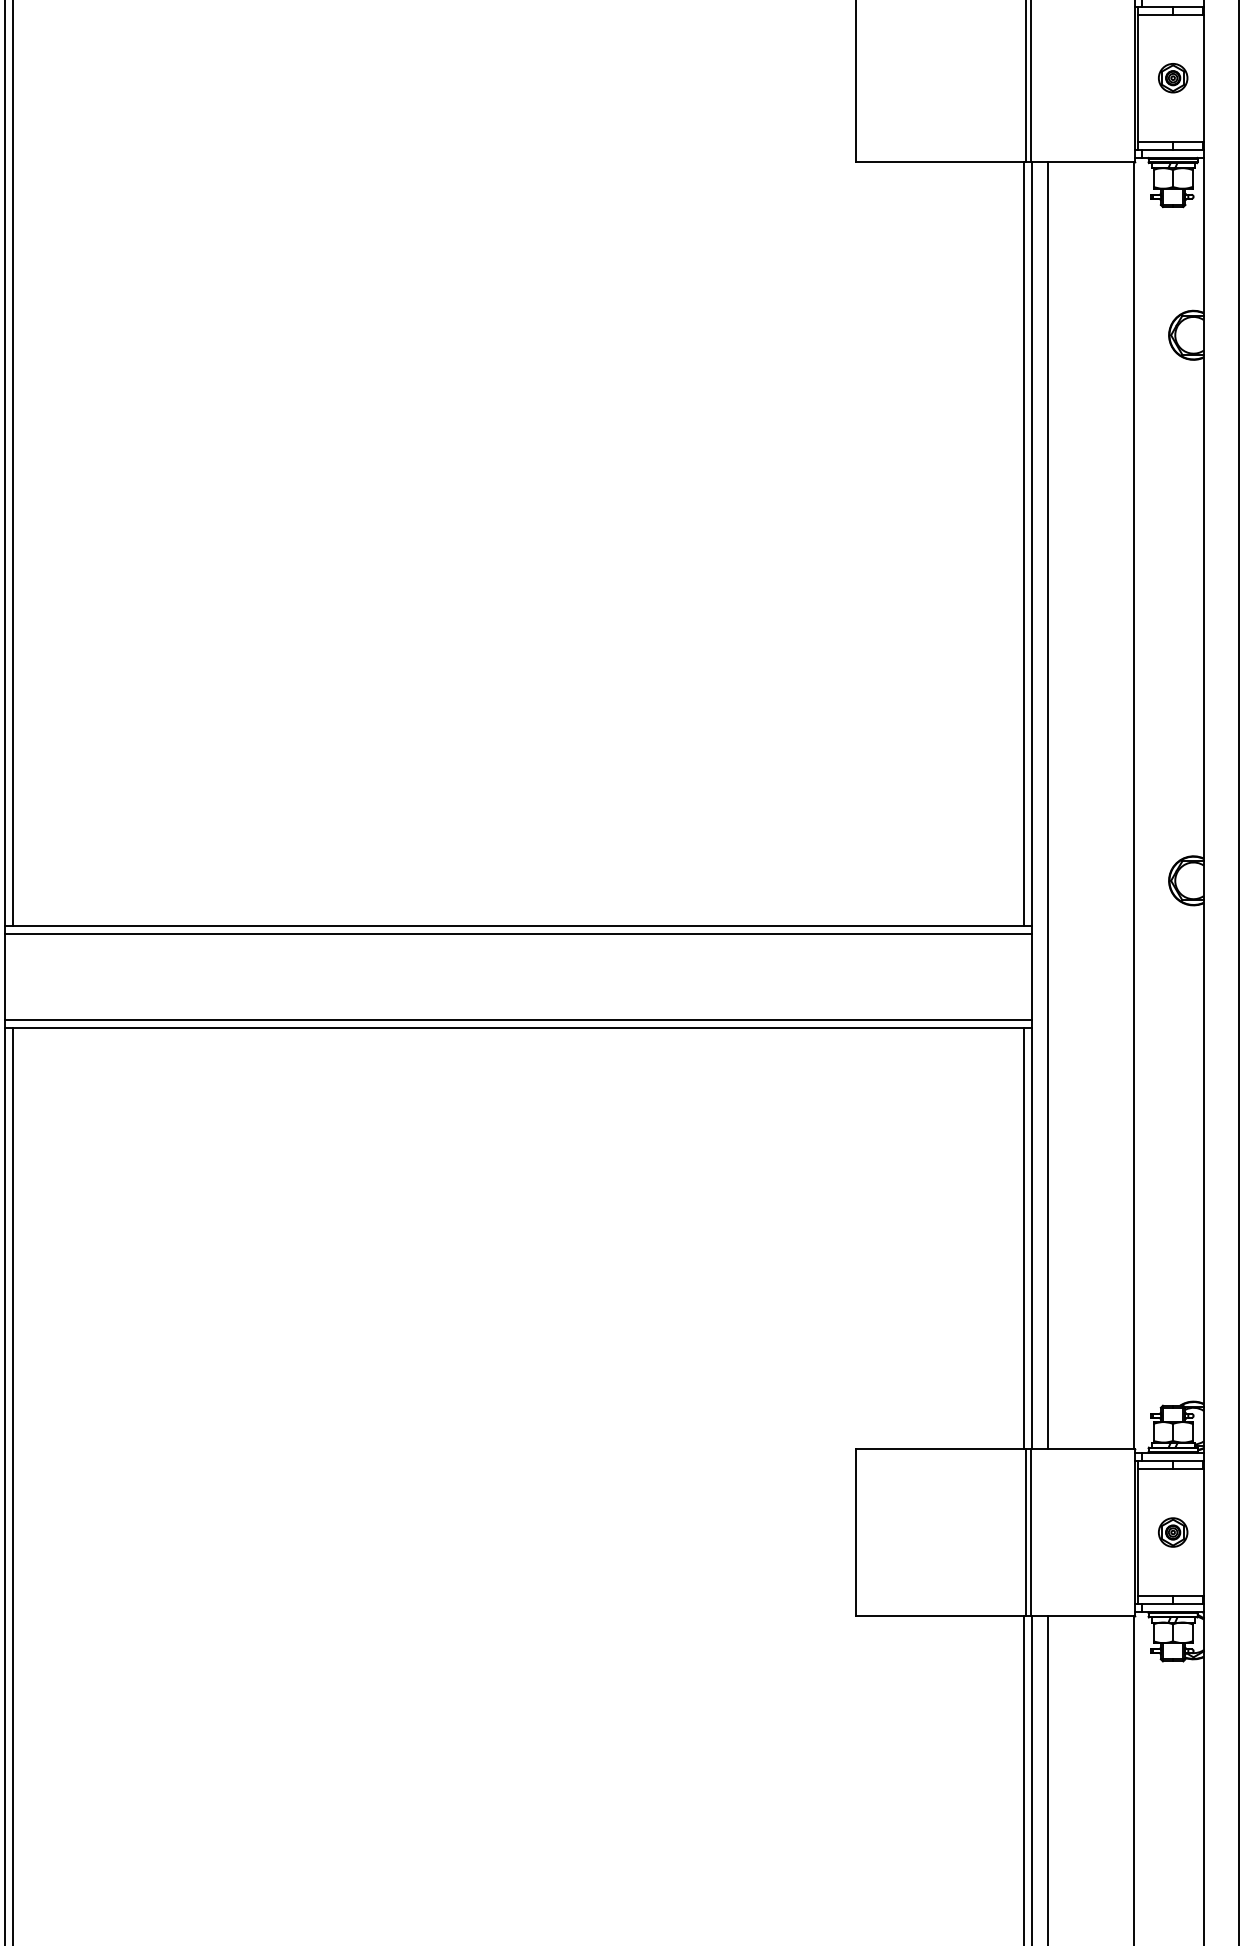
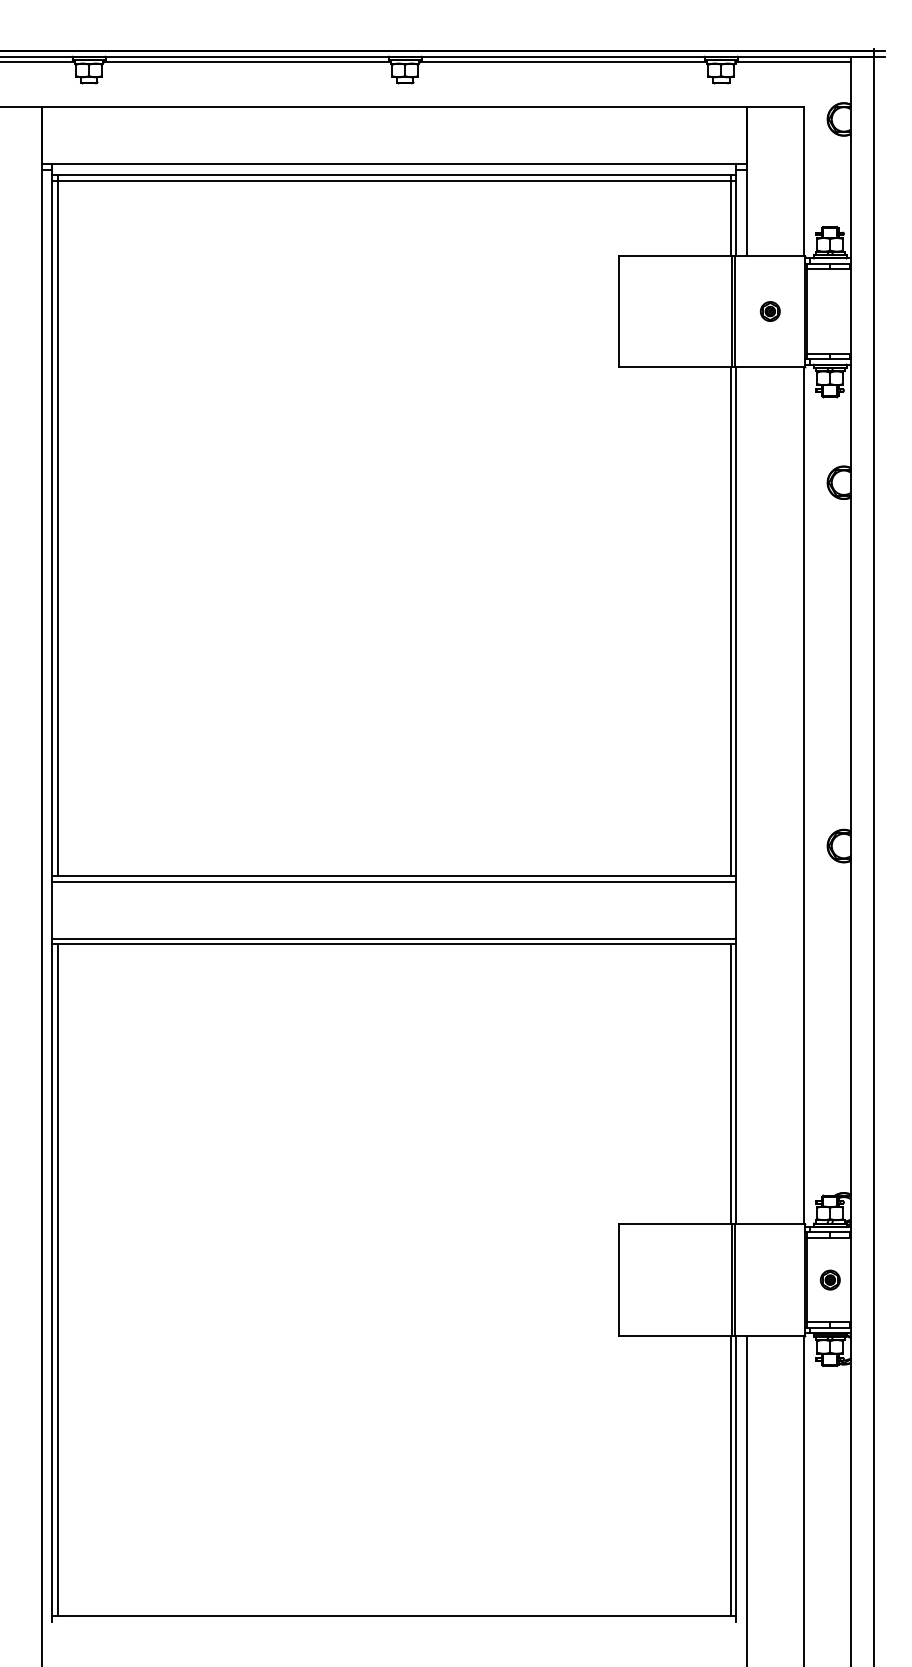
part: (1171, 78) -> (769, 311), moved
line: (1048, 804) -> (747, 795), removed

